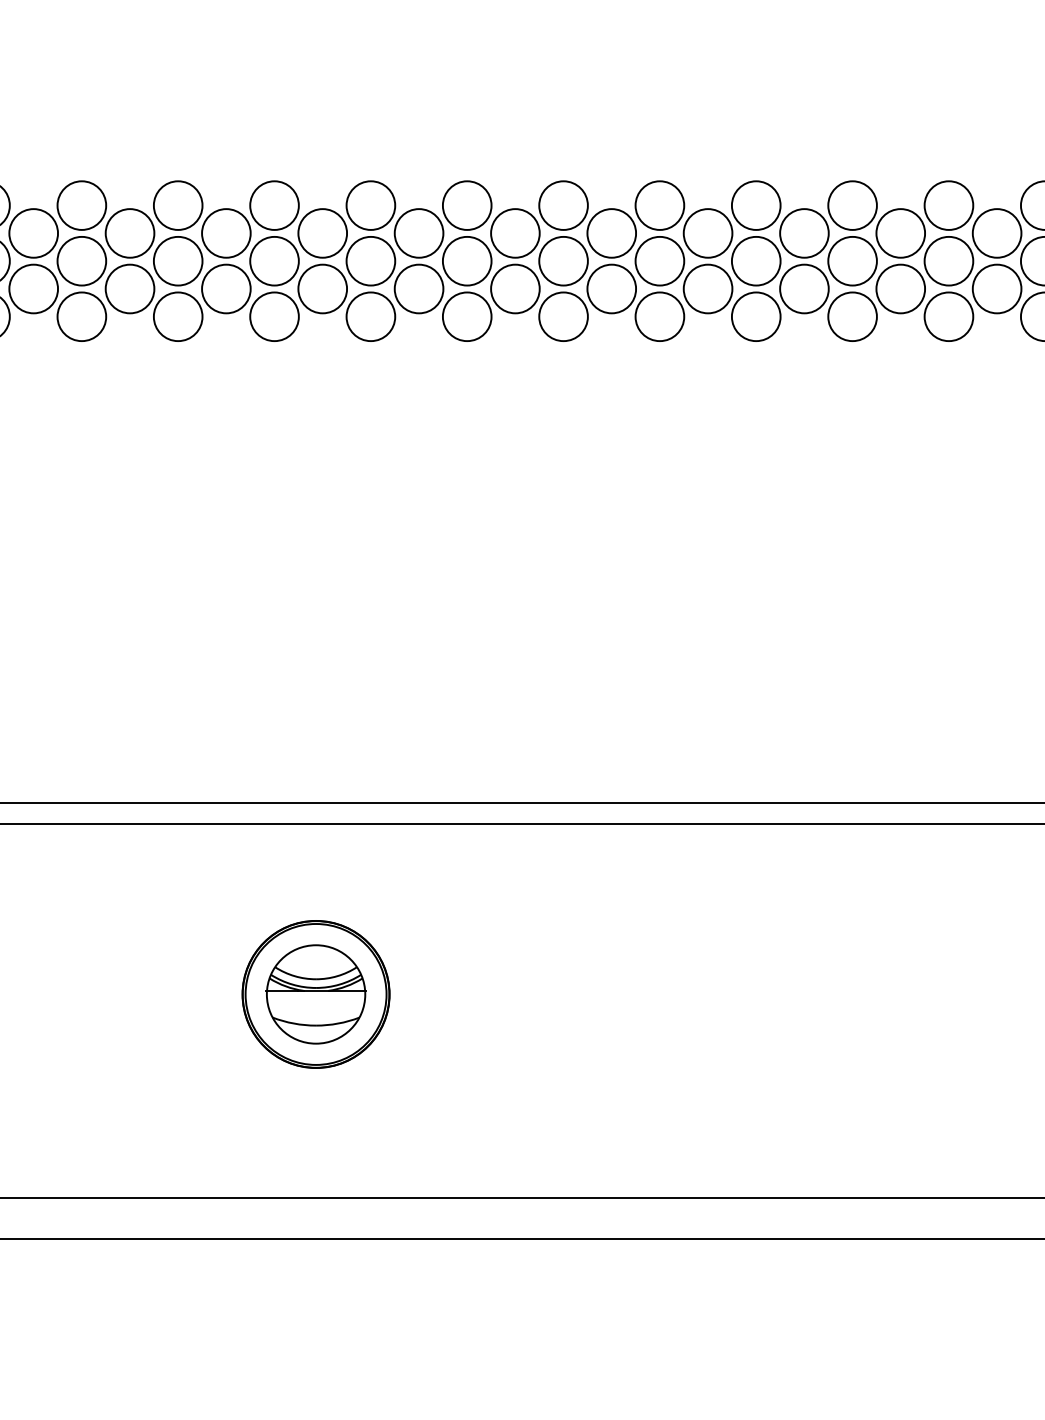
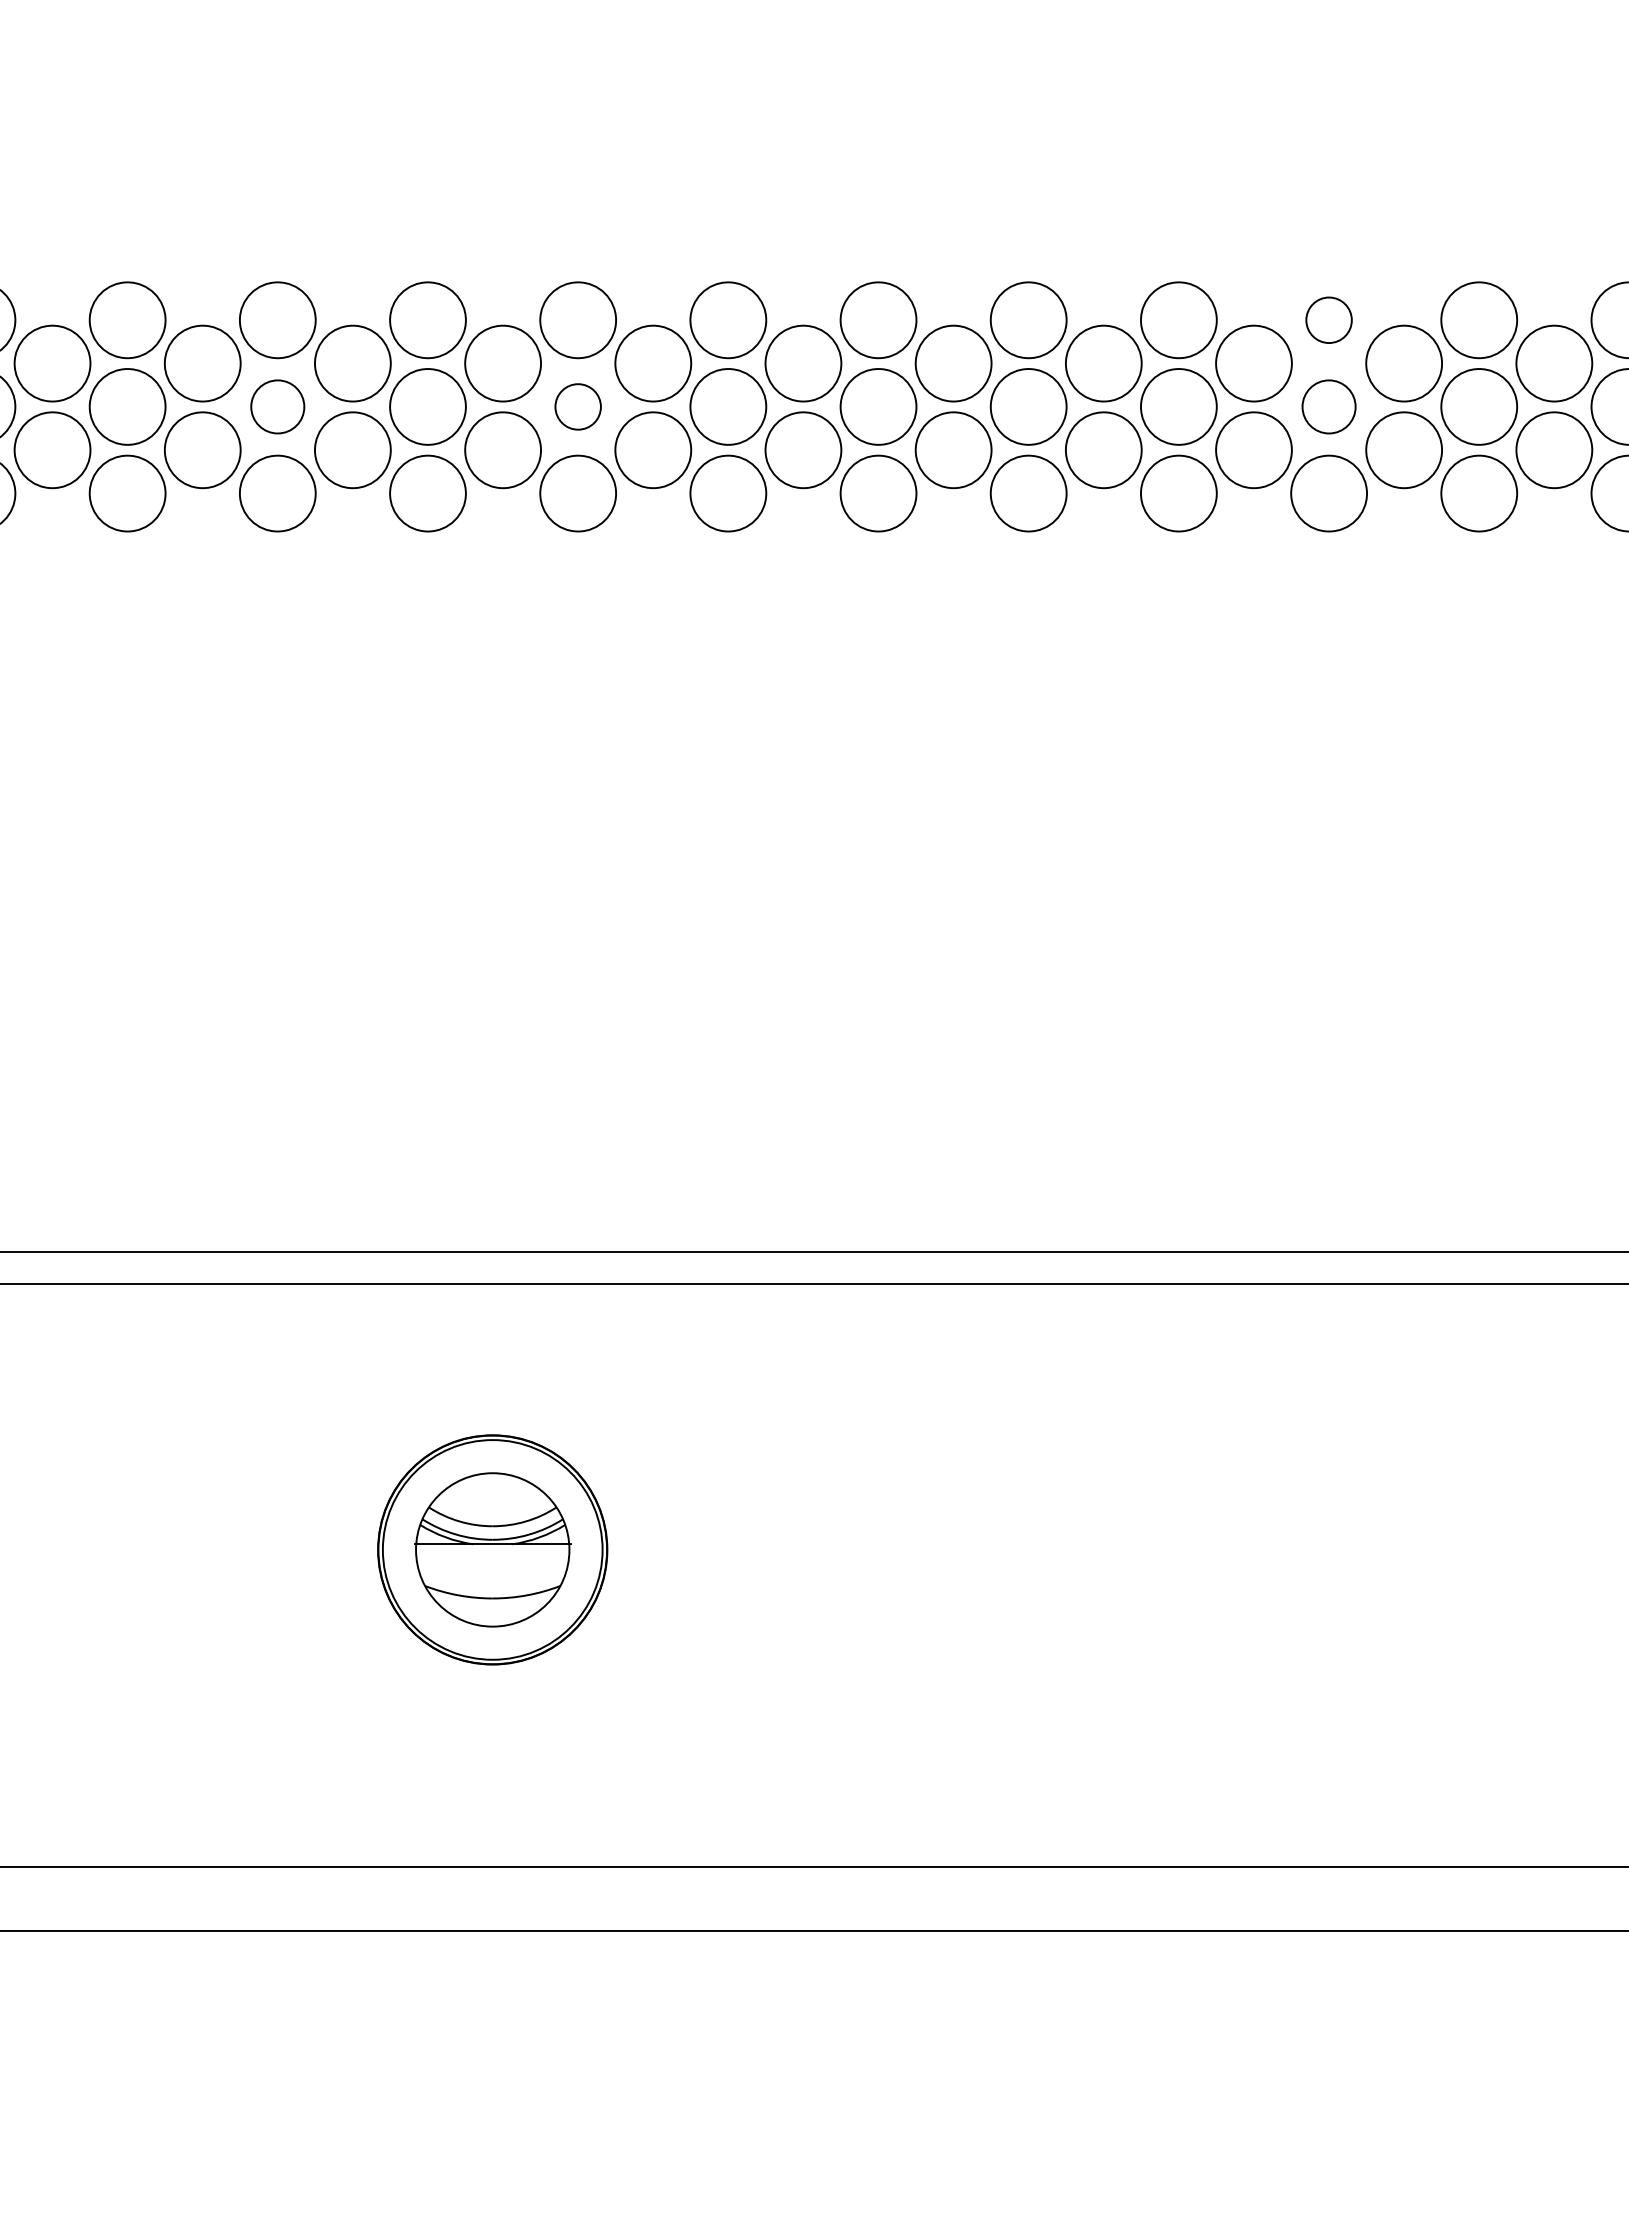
circle: (852, 205) -> (1328, 320), size x0.6
circle: (177, 260) -> (276, 405), size x0.7
circle: (370, 260) -> (577, 405), size x0.6
circle: (852, 260) -> (1328, 405), size x0.7

